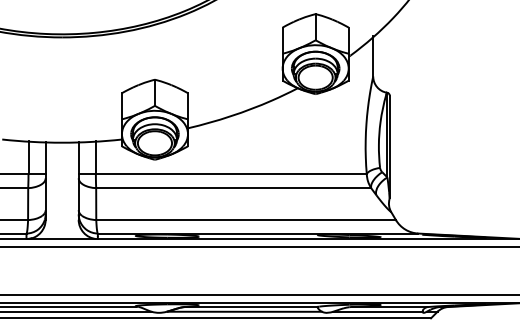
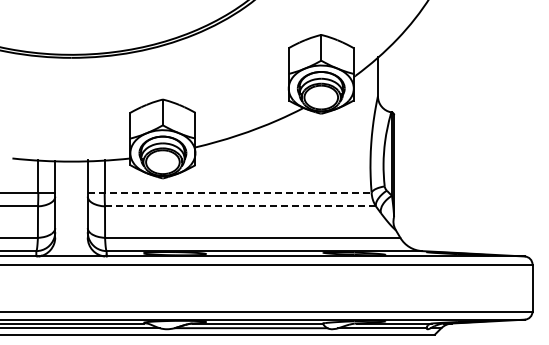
line: (222, 174) -> (229, 192), solid -> dashed
line: (233, 188) -> (240, 206), solid -> dashed

